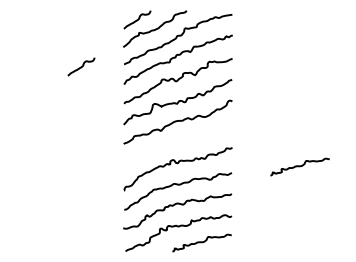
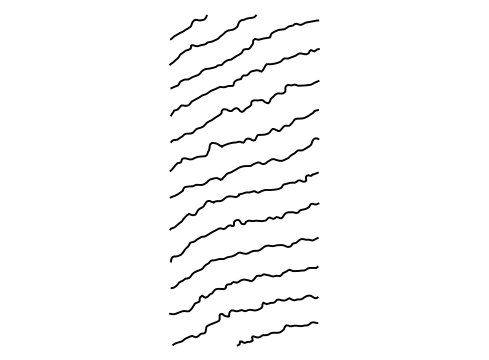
curve: (81, 66) -> (112, 91), removed
curve: (175, 142) -> (241, 195), added
curve: (299, 166) -> (411, 228), removed

